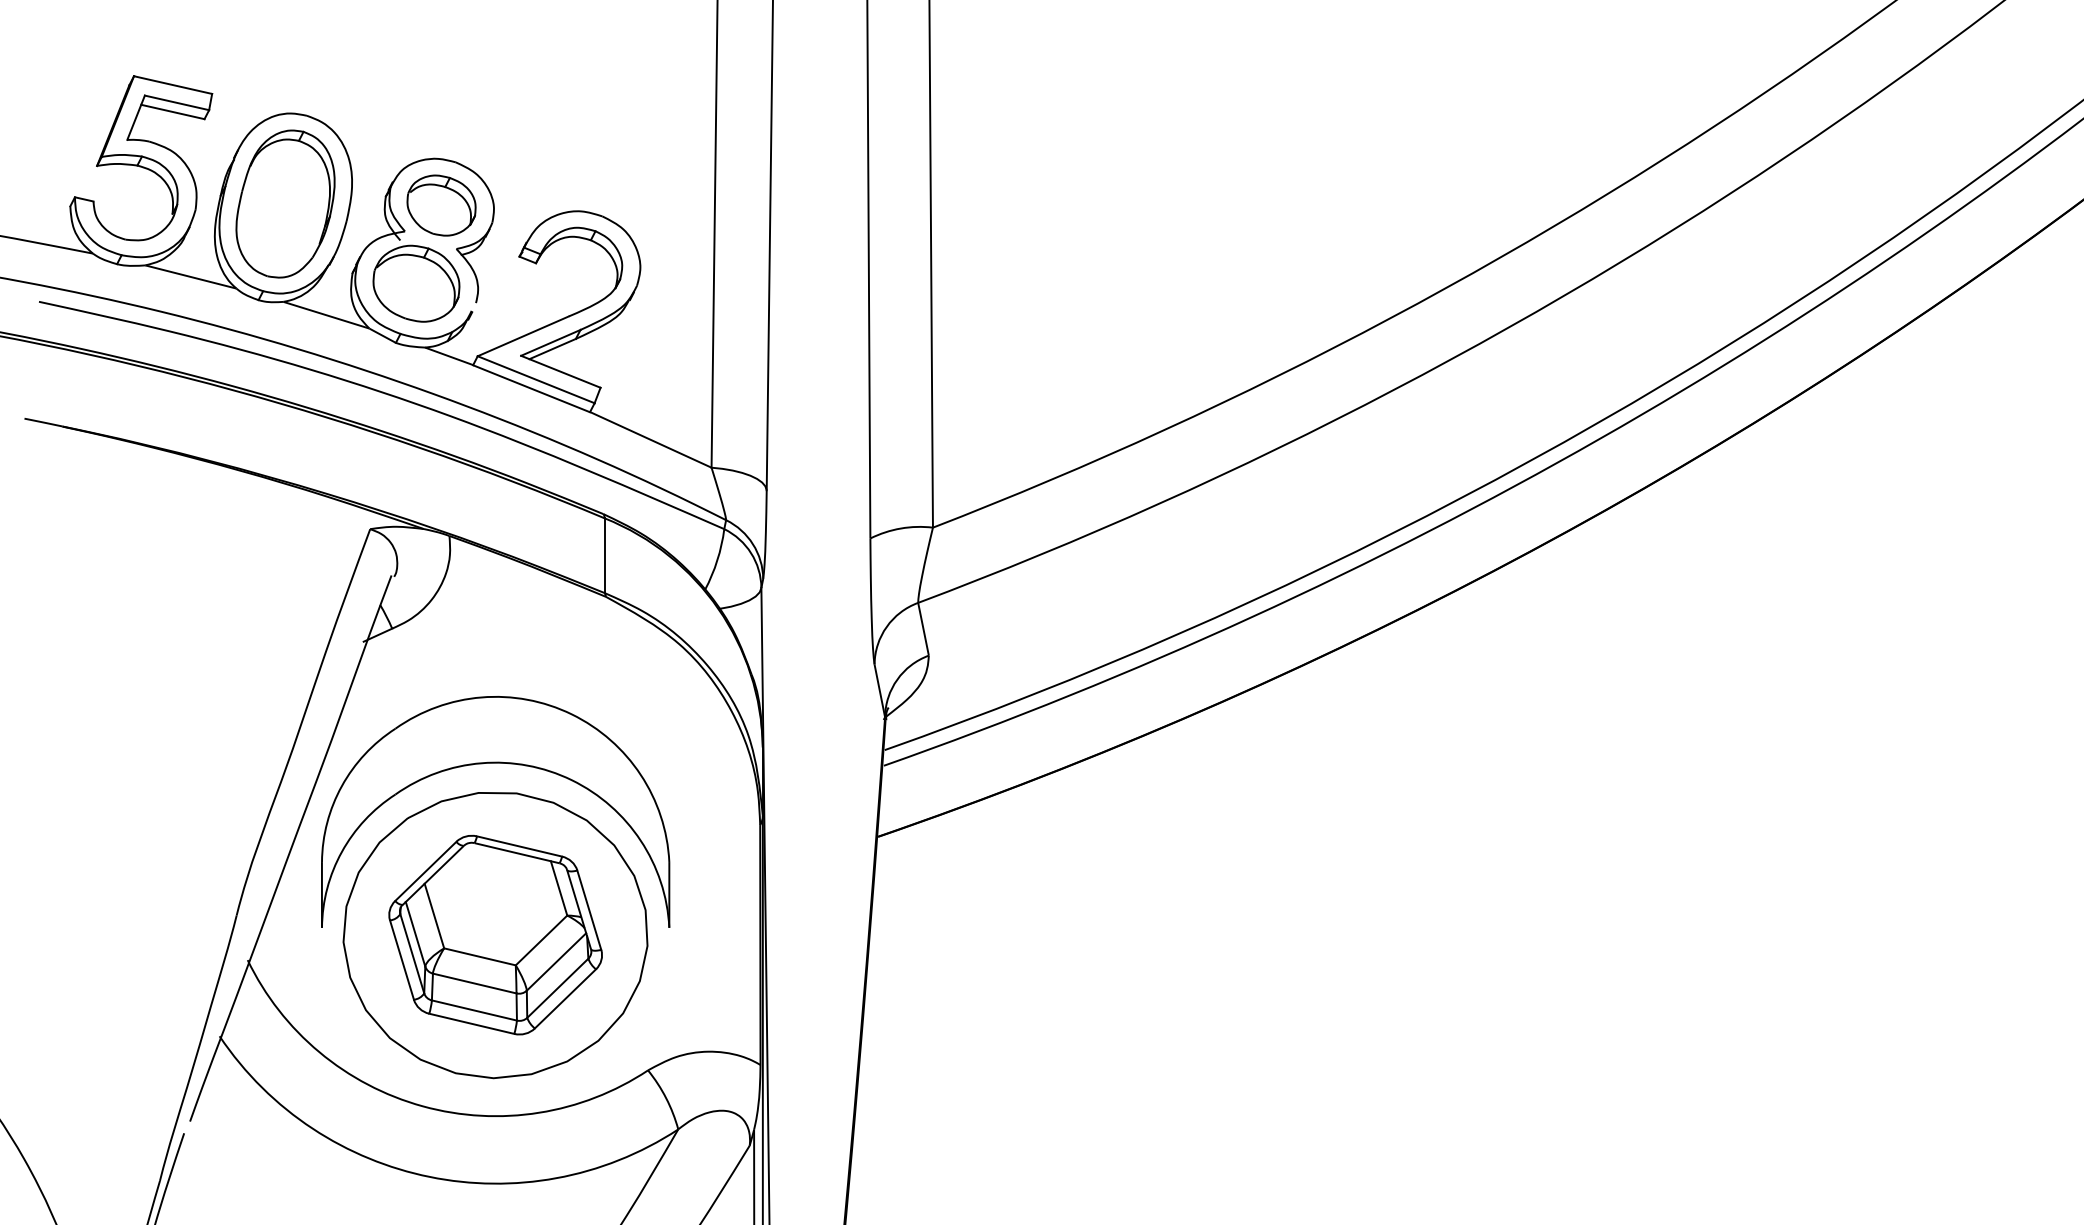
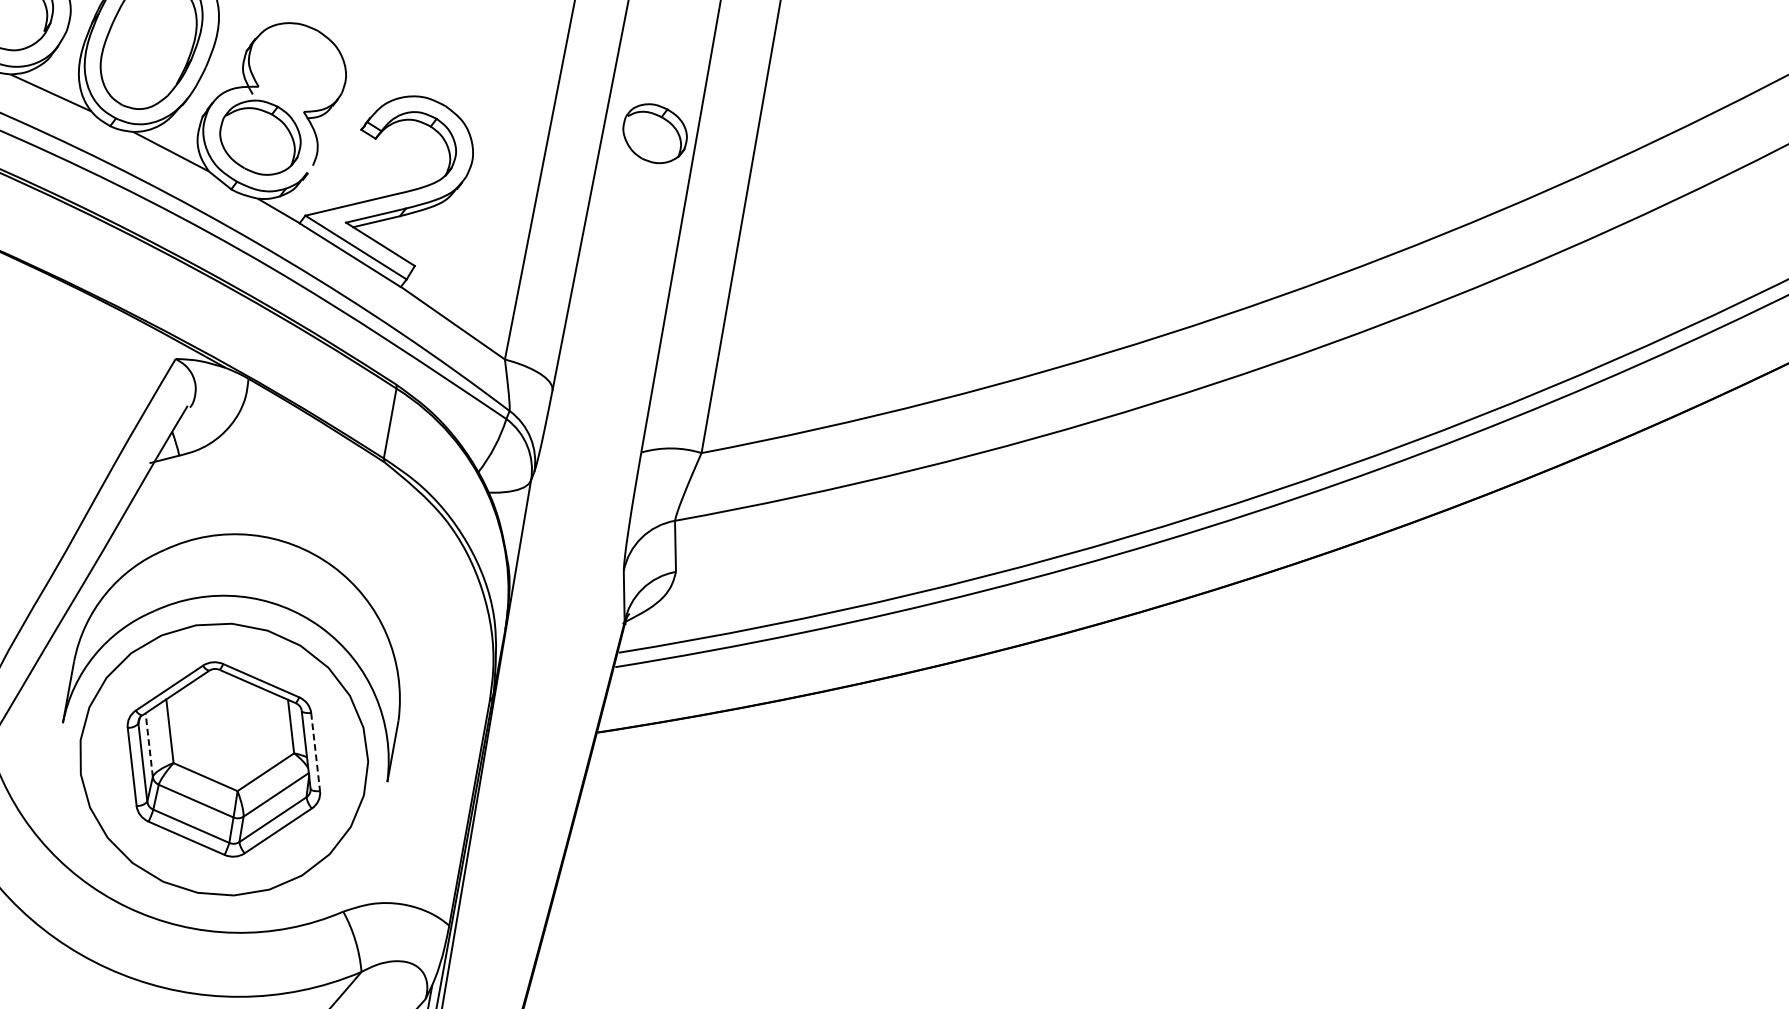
part: (441, 205) -> (654, 133), moved
line: (589, 910) -> (315, 752), solid -> dashed
line: (415, 934) -> (149, 745), solid -> dashed

